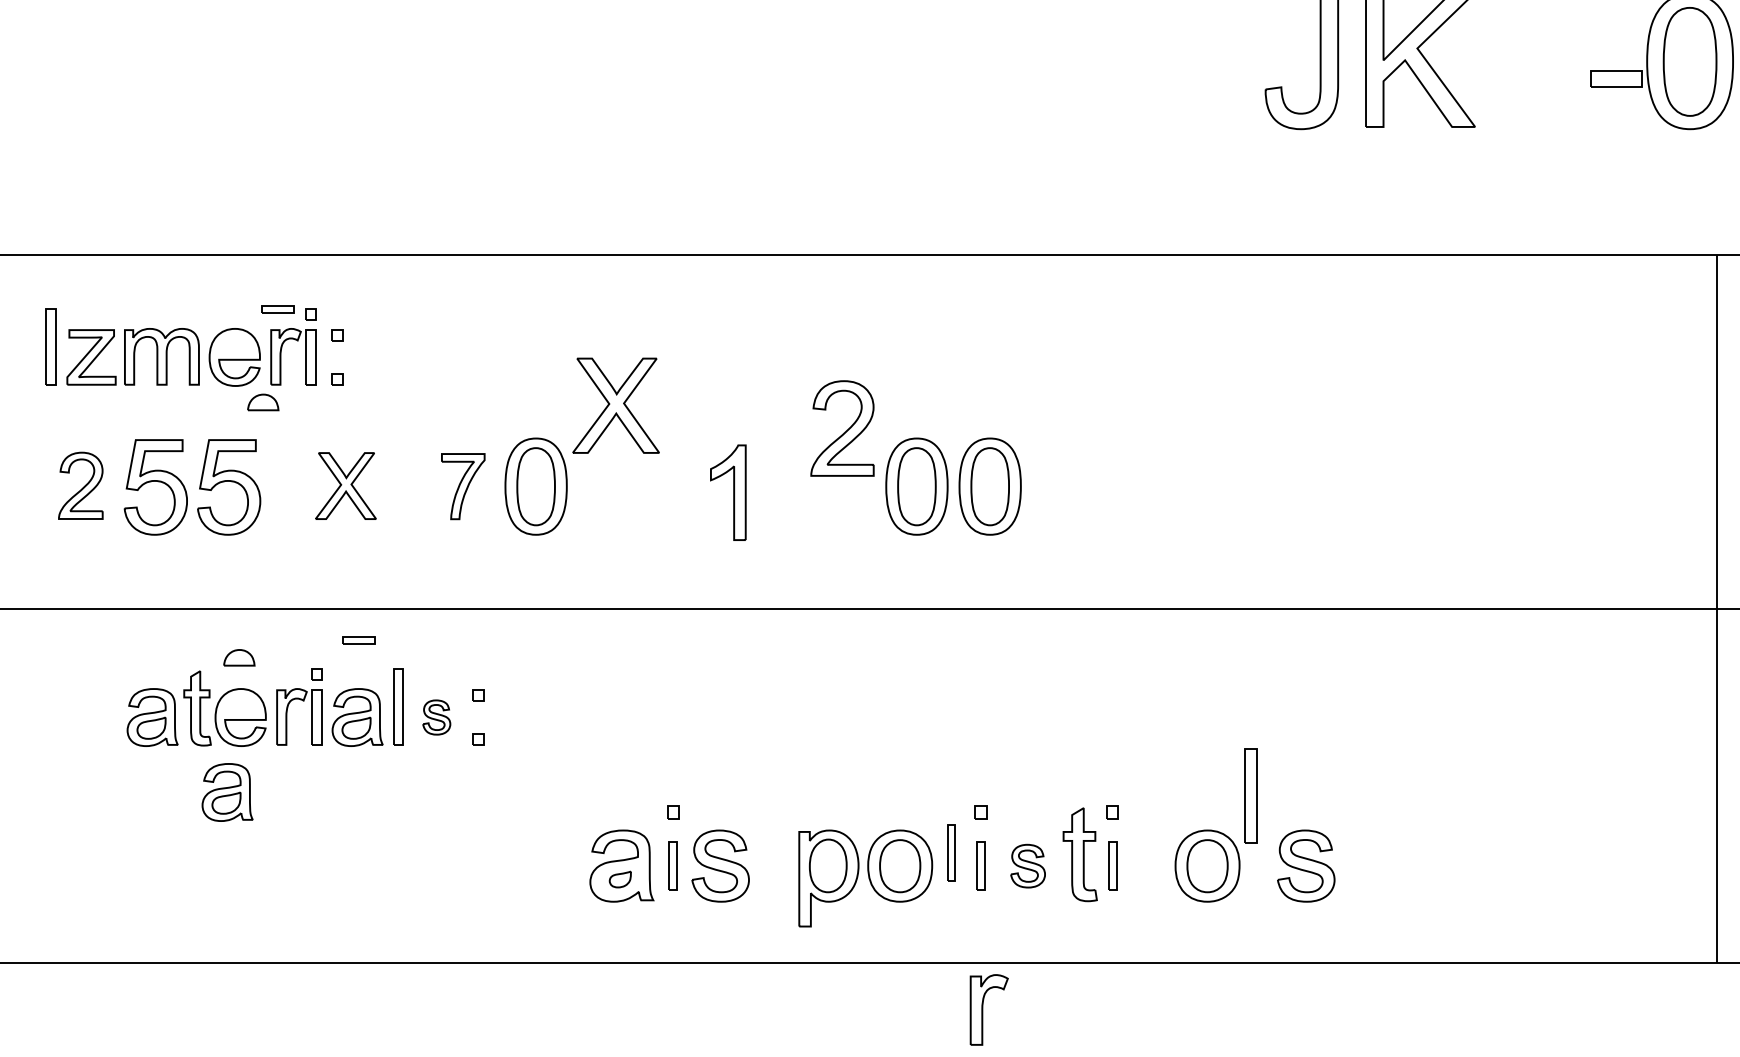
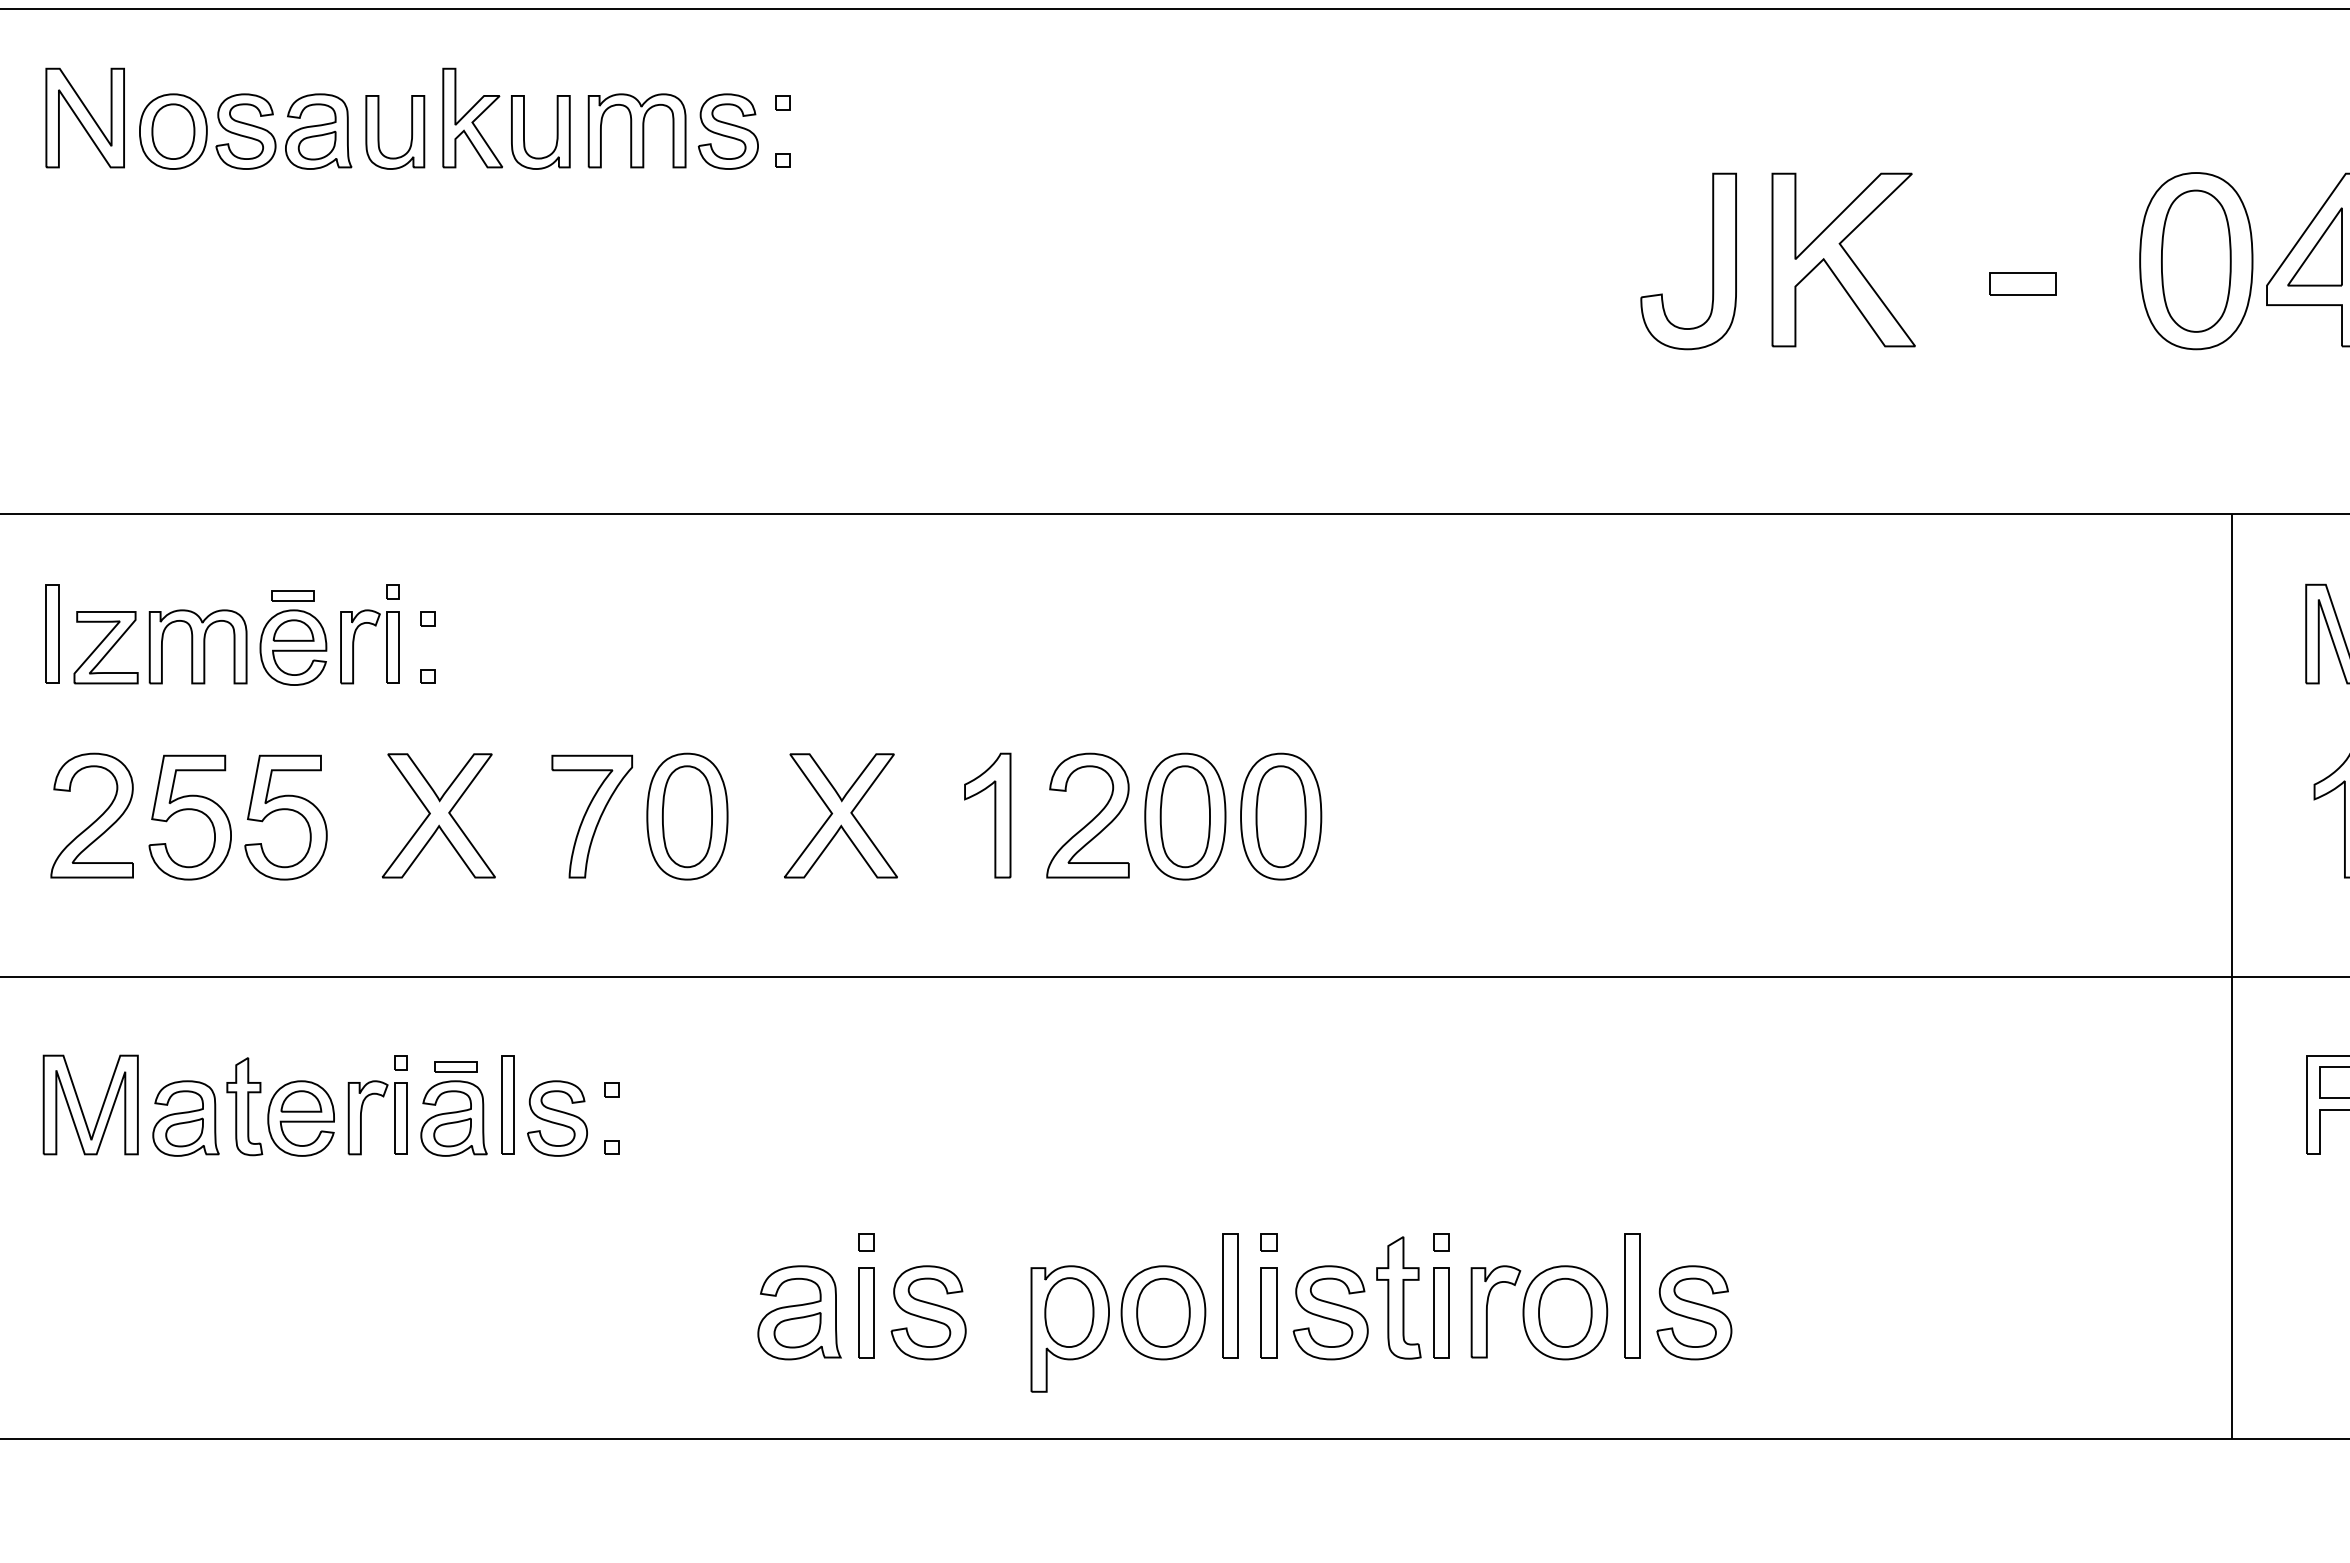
part: (1616, 78) -> (2022, 283), moved
part: (276, 309) -> (292, 595), moved
part: (263, 402) -> (293, 630), moved
part: (615, 405) -> (840, 815), moved
part: (842, 428) -> (1087, 815), moved
part: (80, 485) -> (91, 815), size x1.43
part: (345, 485) -> (438, 815), size x1.43
part: (462, 486) -> (591, 816), size x1.43
part: (733, 492) -> (994, 815), moved
part: (358, 640) -> (455, 1066), moved
part: (239, 657) -> (301, 1101), moved
part: (72, 708) -> (81, 1106), added
part: (436, 717) -> (557, 1118), size x1.67
part: (227, 792) -> (283, 1216), removed
part: (1251, 795) -> (1632, 1295), moved
part: (951, 852) -> (1230, 1295), size x1.67
part: (673, 865) -> (866, 1312), size x1.43
part: (980, 865) -> (1268, 1312), size x1.43
part: (1027, 865) -> (1330, 1312), size x1.67
part: (1112, 865) -> (1441, 1312), size x1.43
part: (620, 879) -> (797, 1330), size x1.67
part: (982, 1009) -> (1487, 1311), moved

